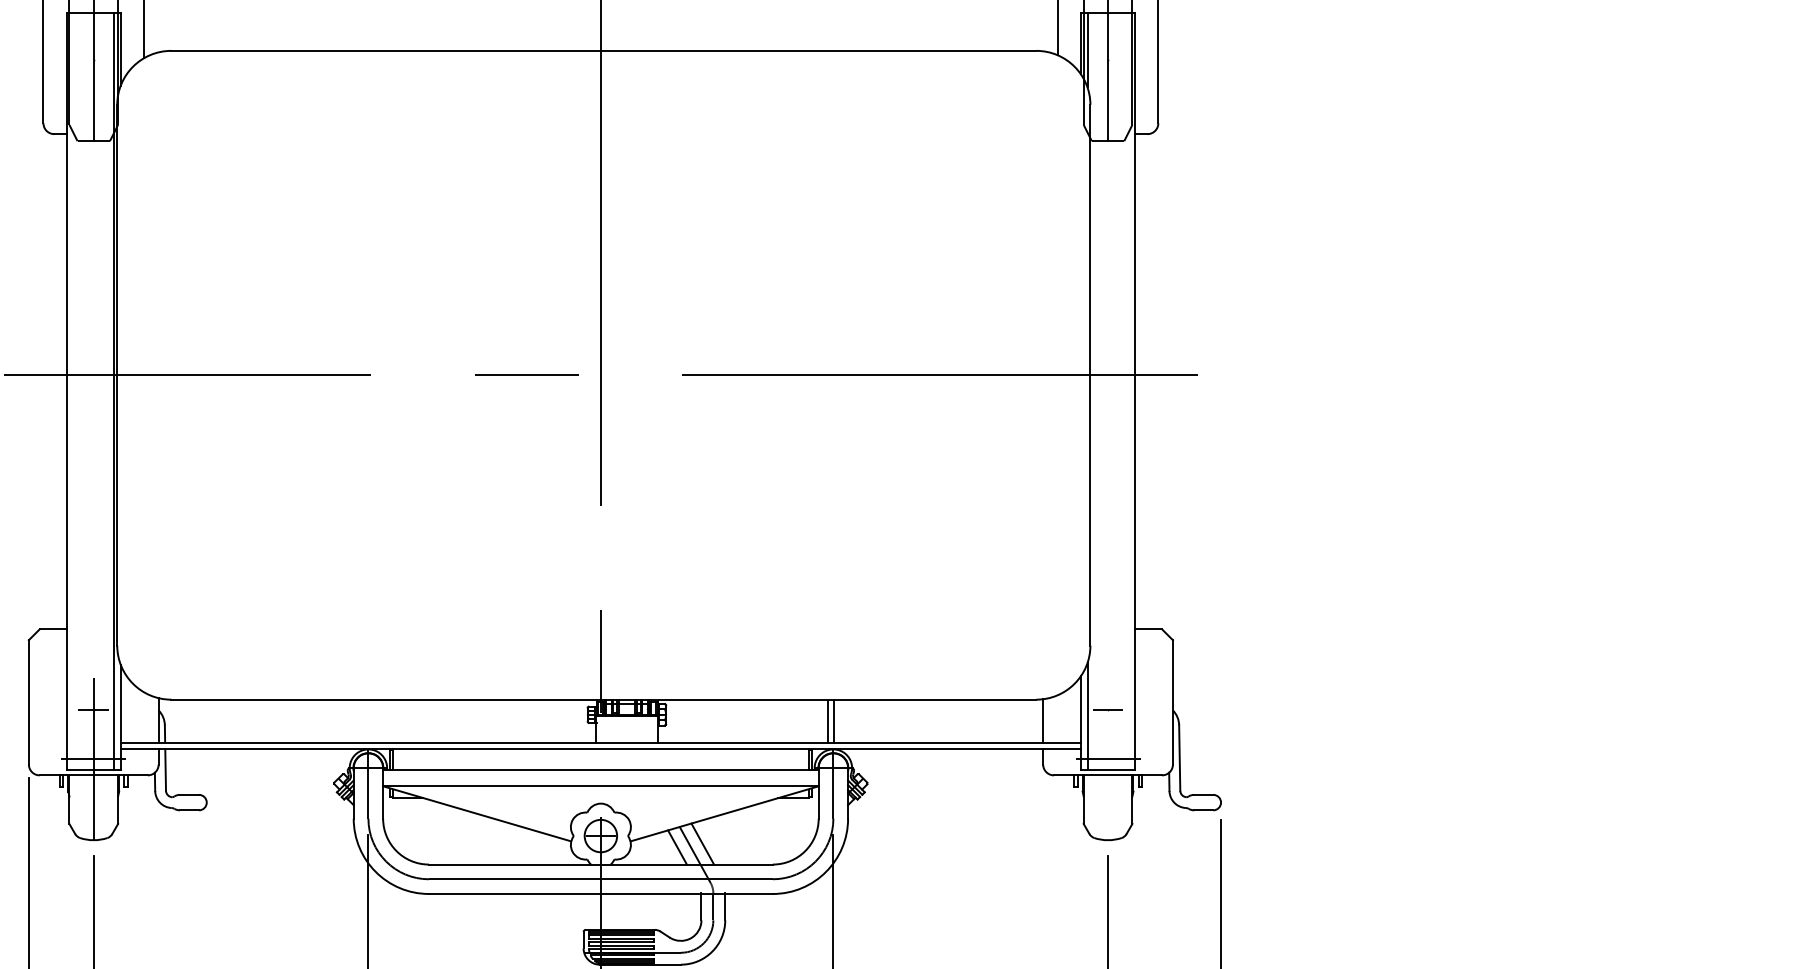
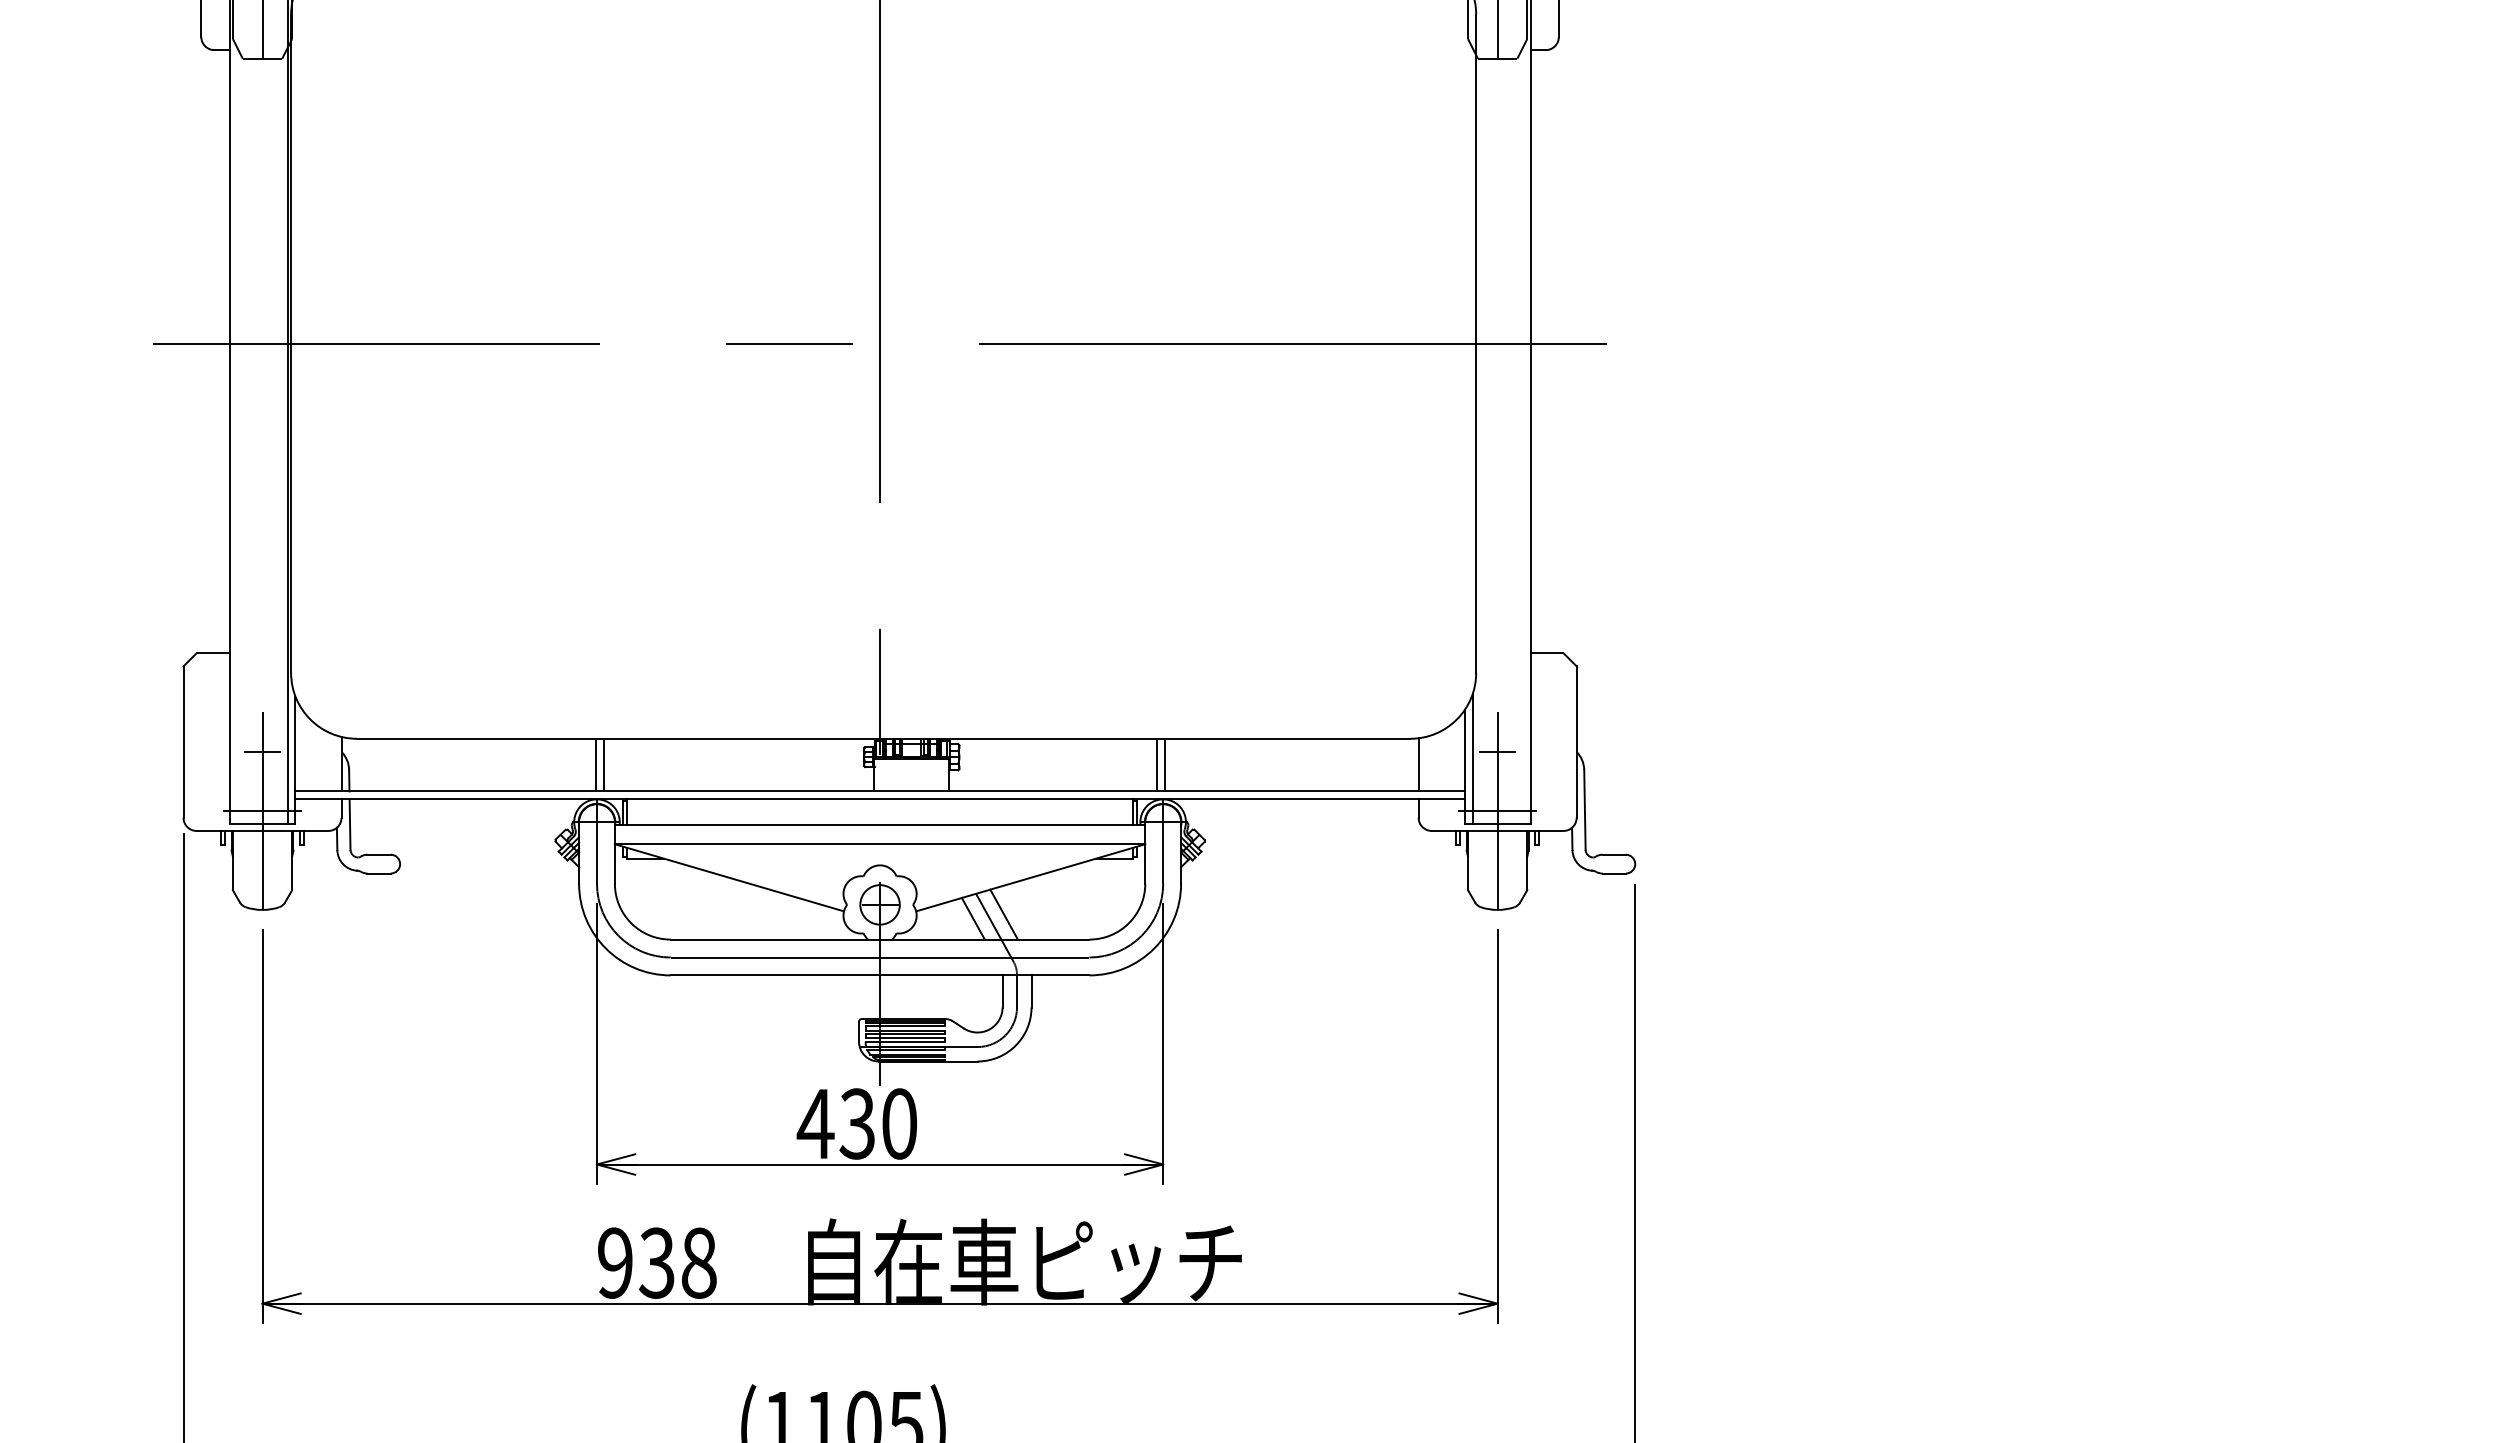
line: (367, 721) -> (595, 765), added
line: (373, 721) -> (603, 765), added
line: (1107, 758) -> (1497, 810), added

